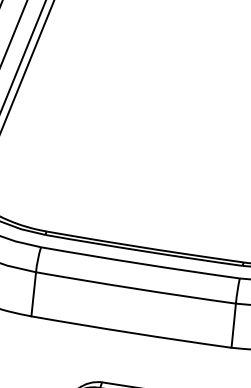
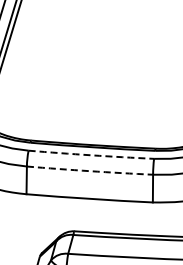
arc: (140, 264) -> (91, 155), solid -> dashed
arc: (135, 289) -> (89, 171), solid -> dashed

